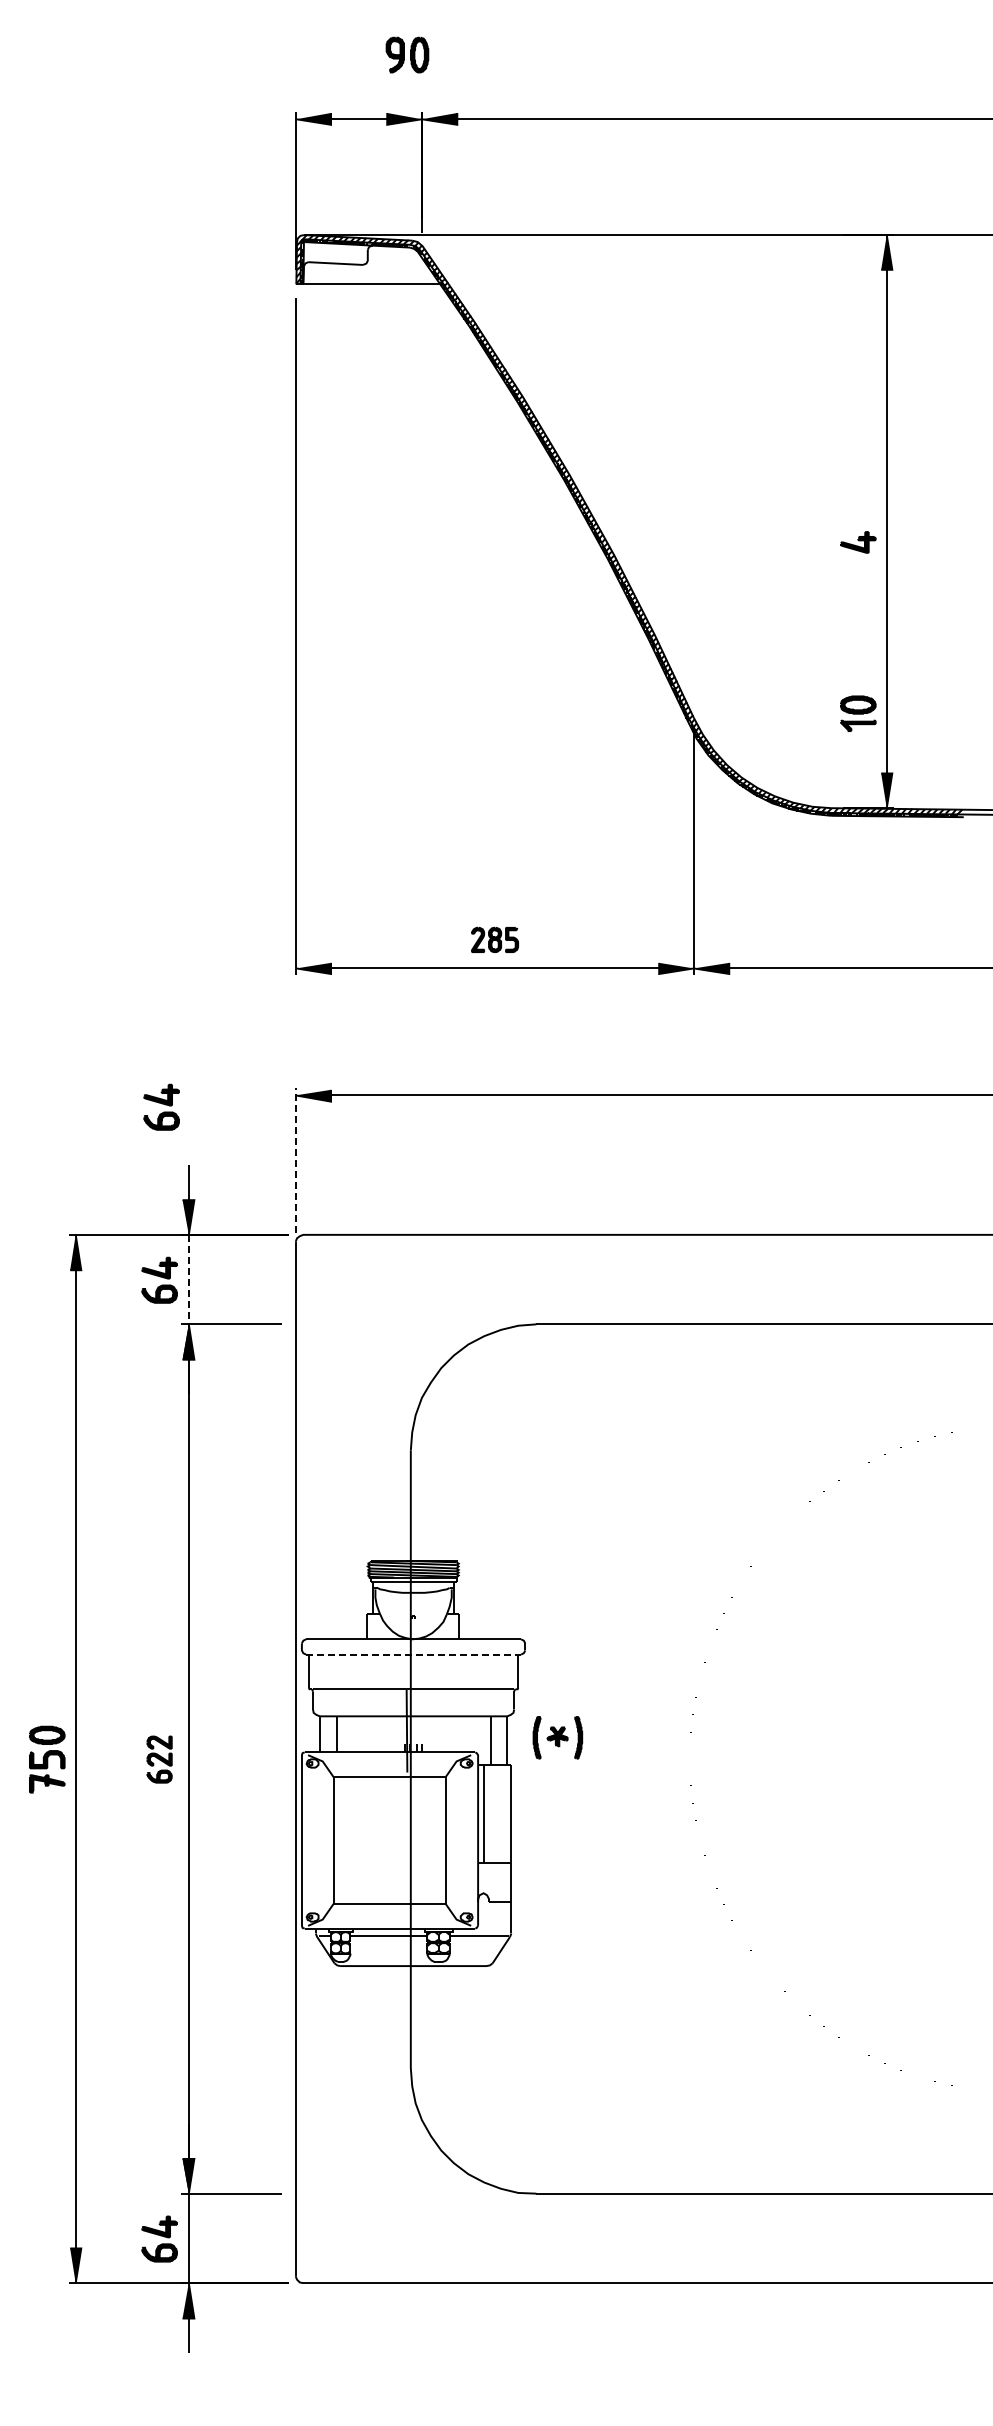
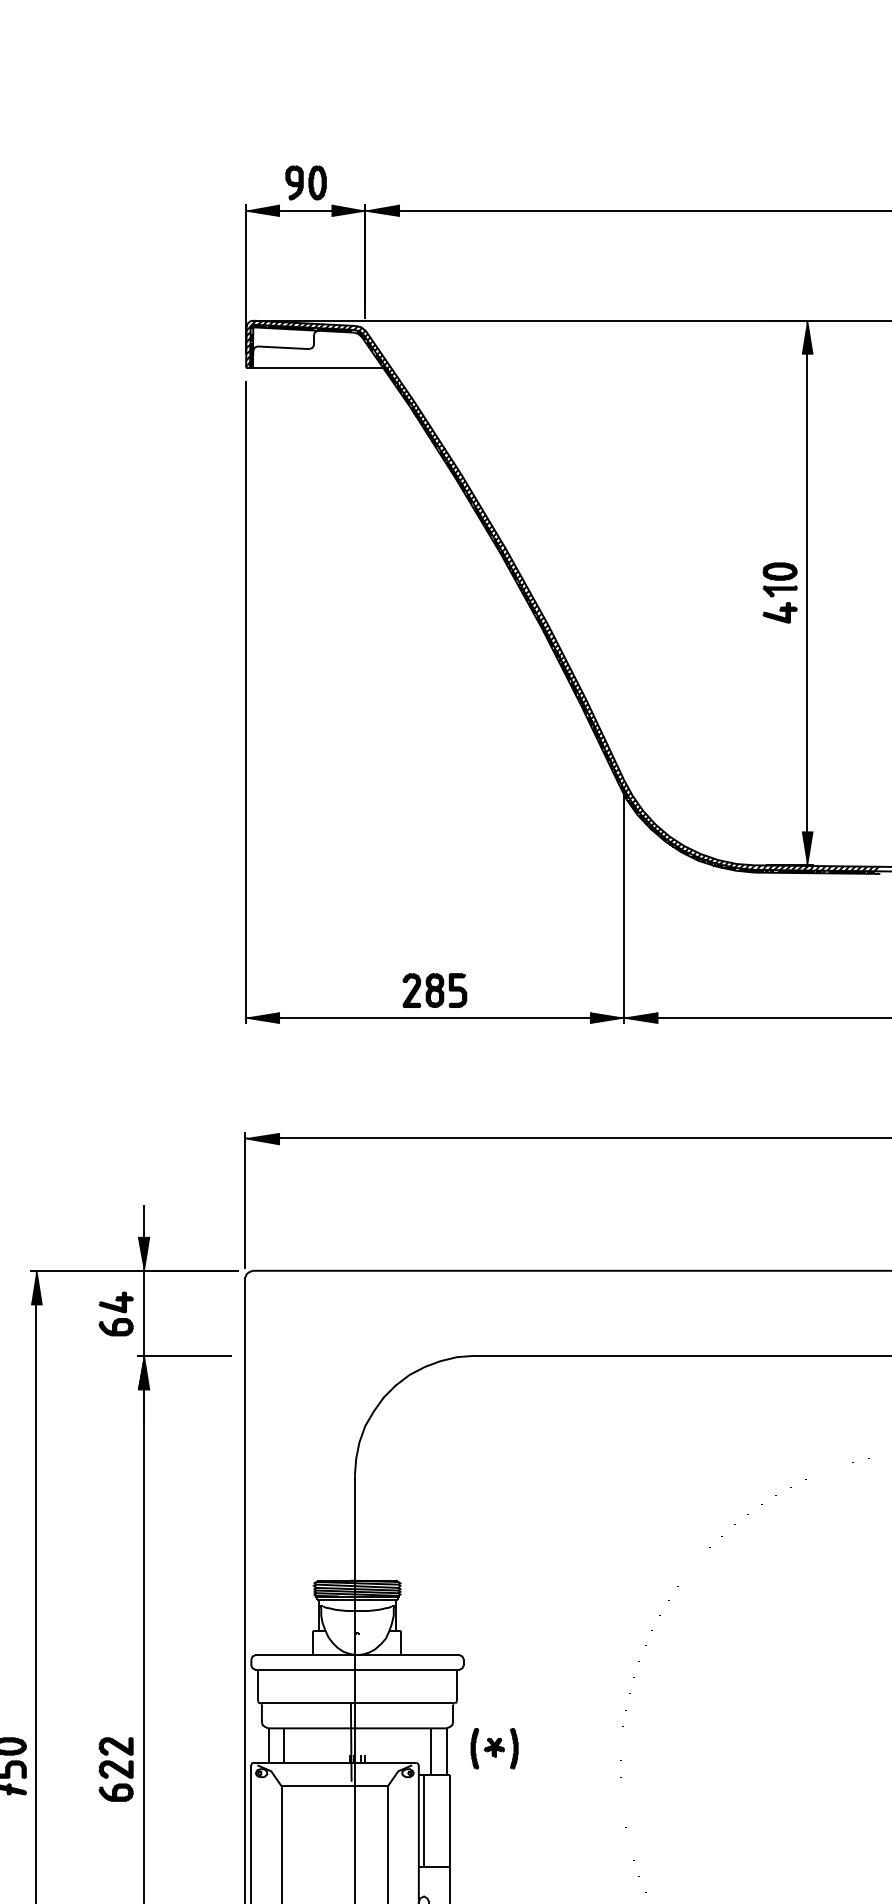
part: (407, 54) -> (306, 182), moved
part: (858, 713) -> (780, 579), moved
part: (494, 939) -> (434, 990), size x1.43
part: (161, 1106) -> (117, 1148), removed
line: (295, 1160) -> (245, 1200), dashed -> solid
line: (188, 1279) -> (143, 1313), dashed -> solid
line: (413, 1654) -> (357, 1669), dashed -> solid
part: (159, 1759) -> (116, 1769), size x1.43

